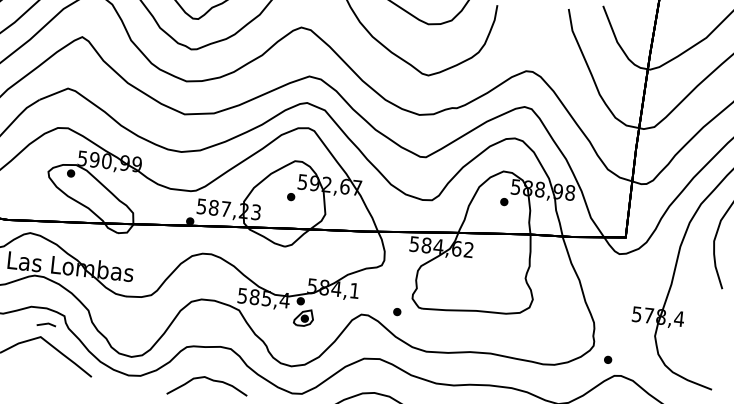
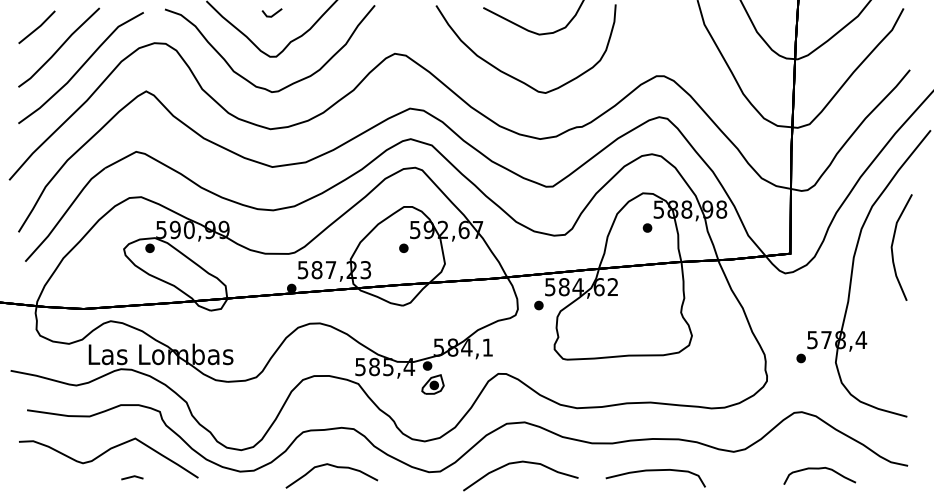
part: (396, 311) -> (538, 305), moved
line: (46, 324) -> (132, 477), moved
part: (607, 359) -> (800, 358), moved

